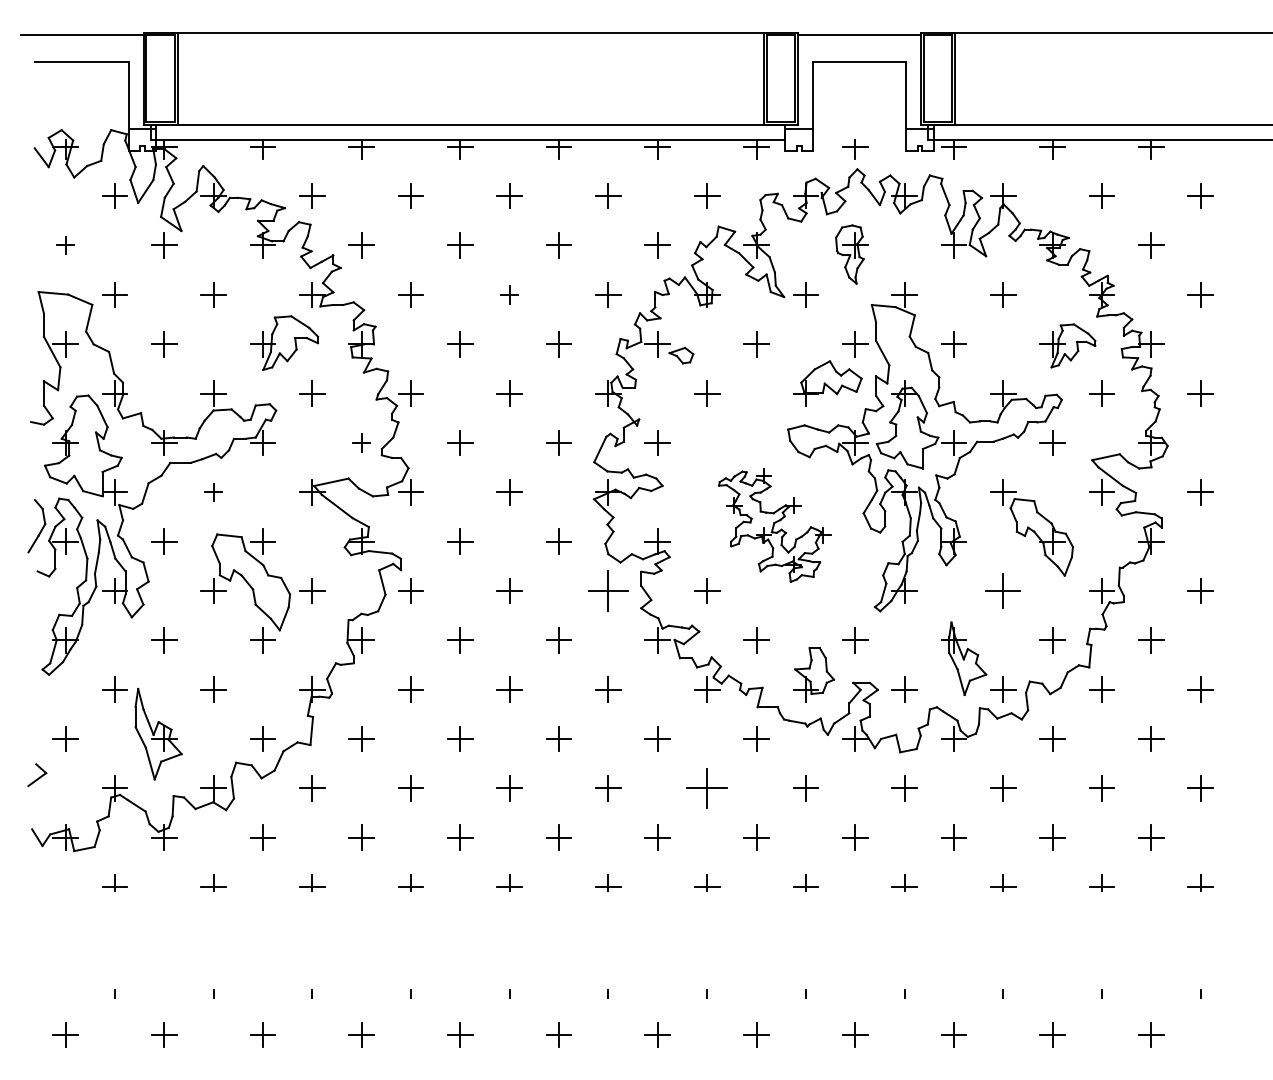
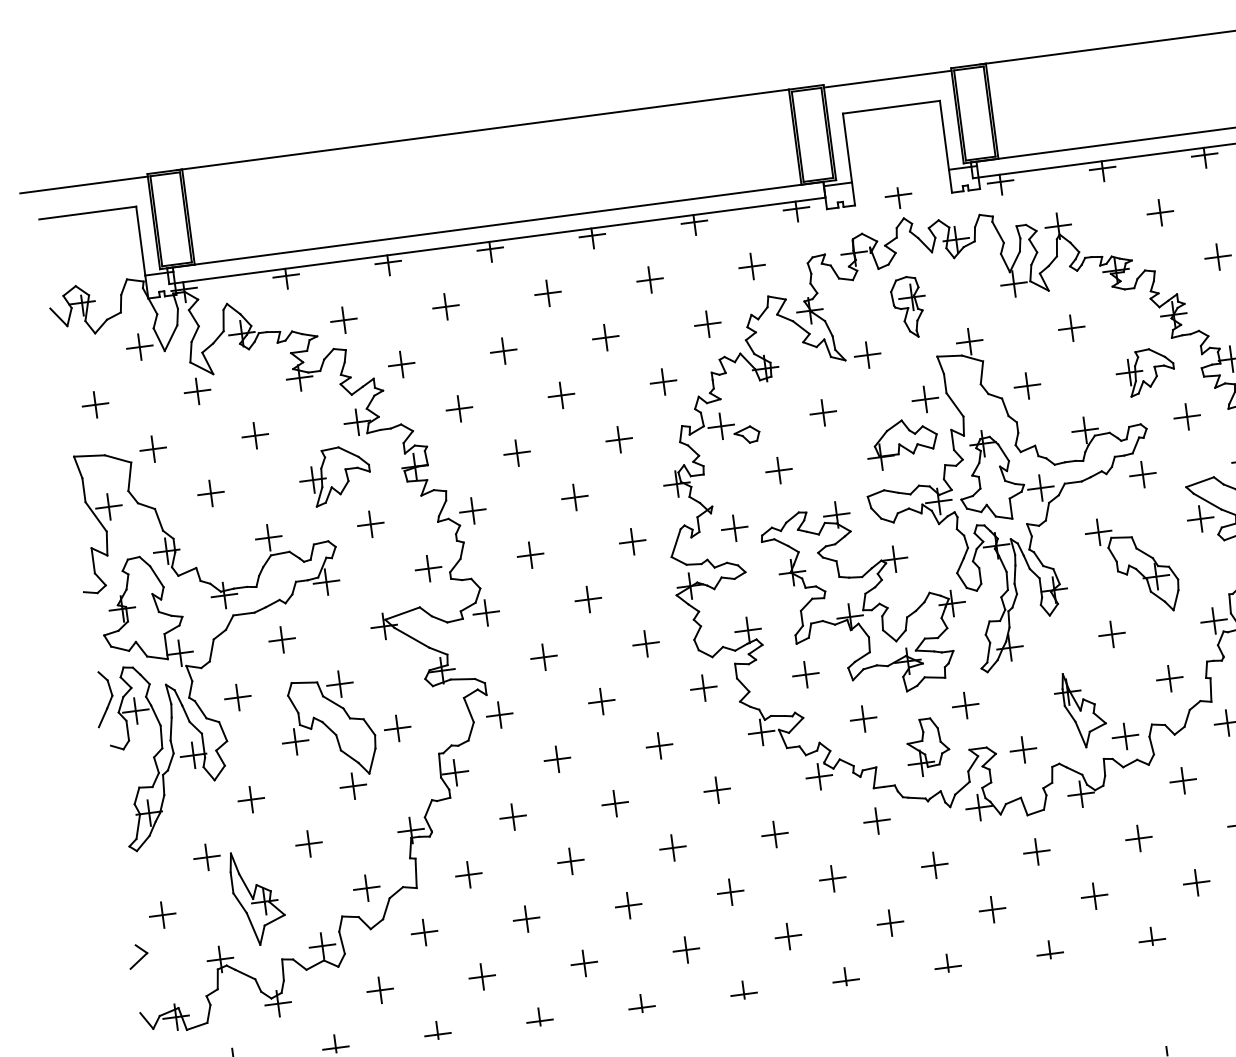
part: (65, 245) -> (95, 404), size x1.43
part: (509, 294) -> (561, 395), size x1.43
part: (361, 442) -> (428, 568), size x1.43
part: (213, 492) -> (282, 640), size x1.43
part: (774, 525) -> (866, 597), size x1.67
part: (608, 590) -> (703, 687), size x0.62
part: (1003, 590) -> (1112, 633), size x0.71
part: (707, 788) -> (833, 878), size x0.62

